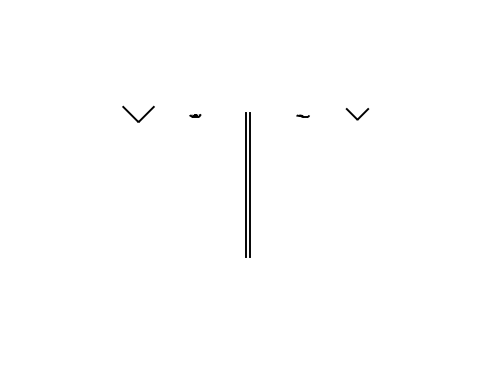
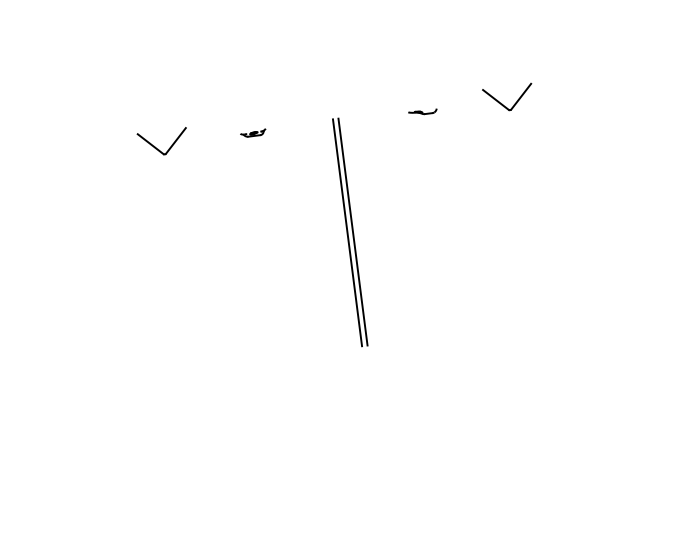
part: (357, 113) -> (508, 97), size x1.43
part: (194, 115) -> (251, 133), size x1.43
part: (302, 116) -> (422, 113), size x1.43

